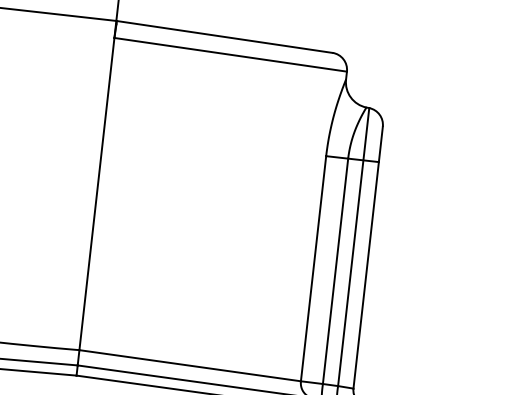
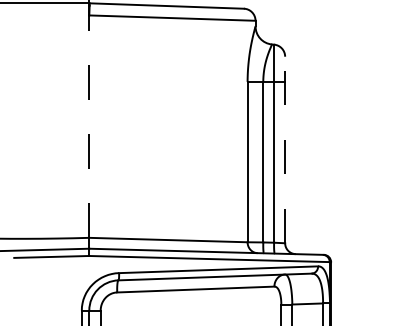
line: (97, 193) -> (89, 126), solid -> dashed
line: (368, 257) -> (285, 149), solid -> dashed

